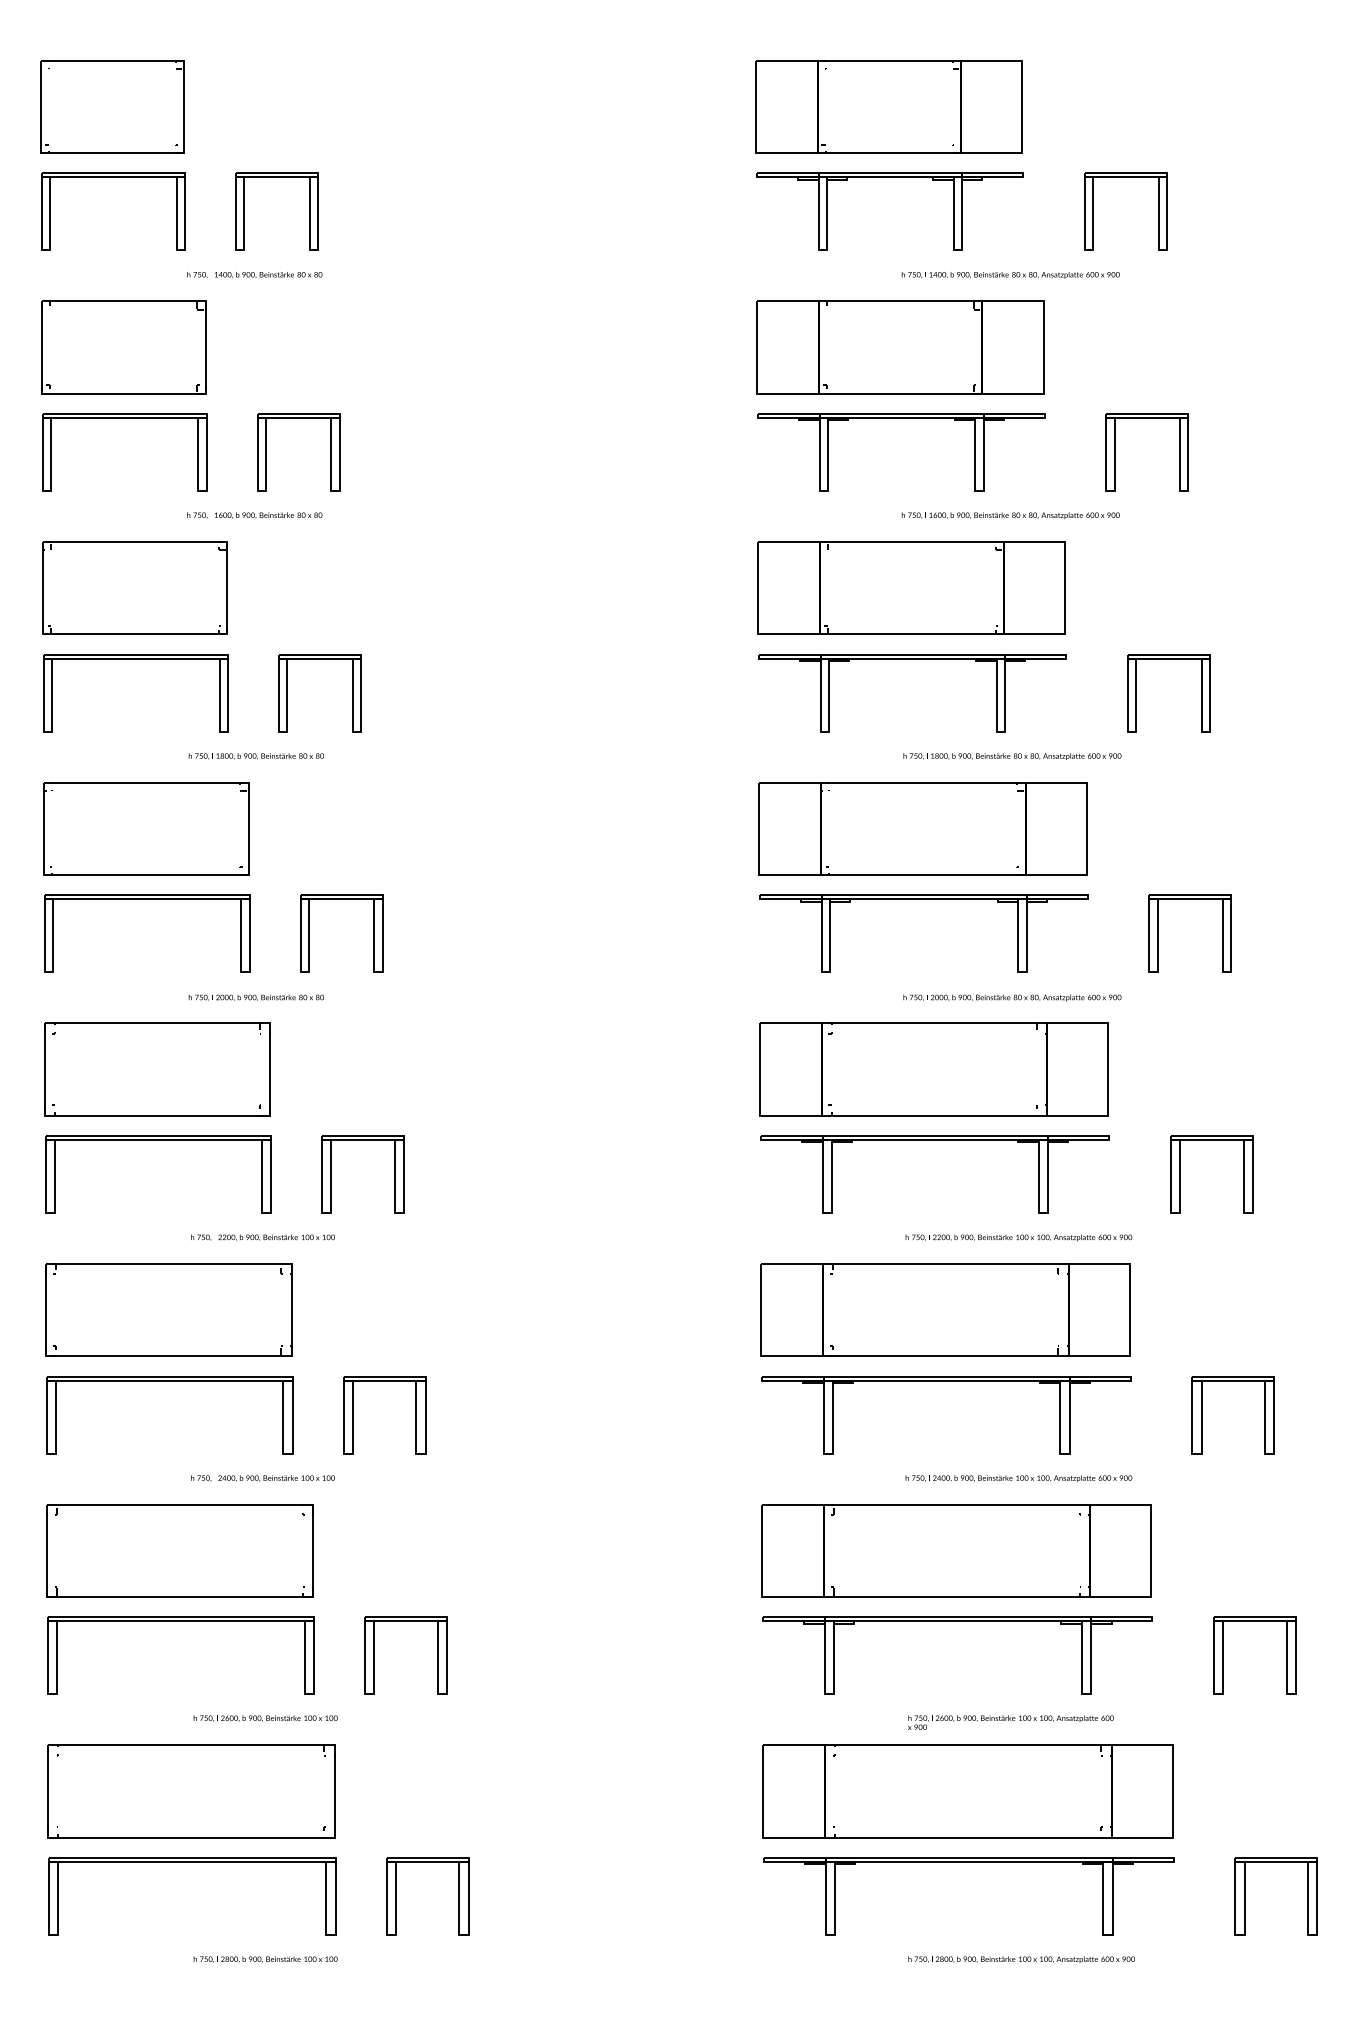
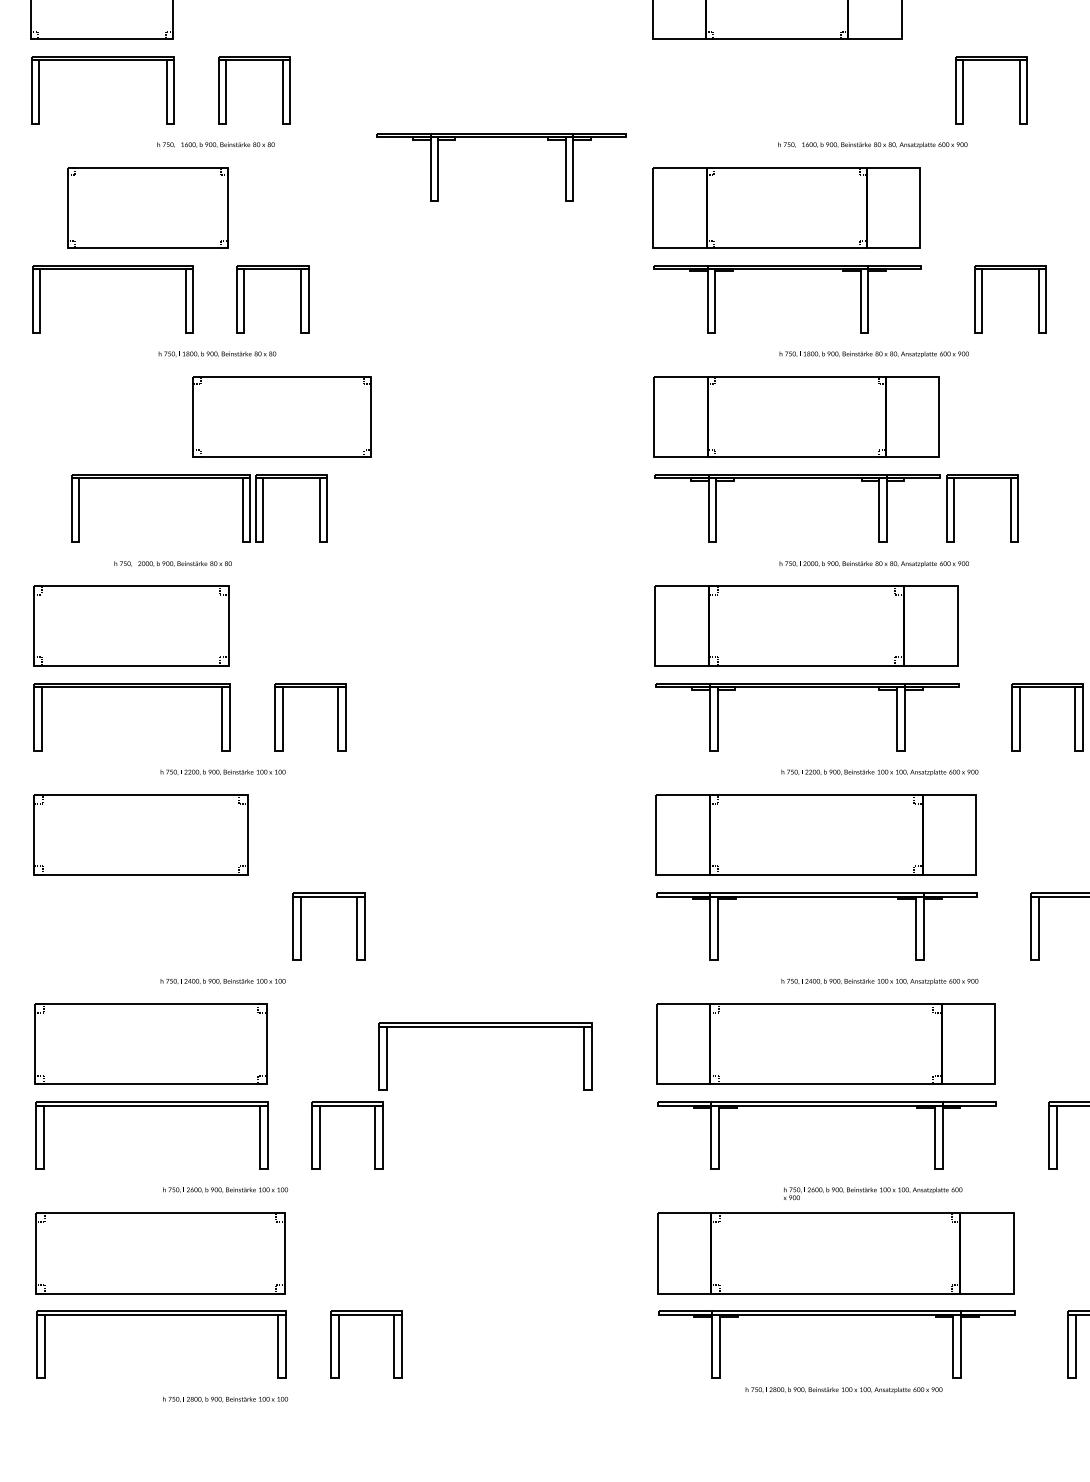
part: (901, 418) -> (501, 137), moved
part: (134, 587) -> (148, 207), moved
part: (146, 828) -> (282, 416), moved
part: (147, 899) -> (161, 478), moved
part: (1158, 933) -> (955, 508), moved
text: (255, 997) -> (172, 563), moved
part: (169, 1381) -> (485, 1027), moved
text: (1021, 1959) -> (843, 1389), moved

